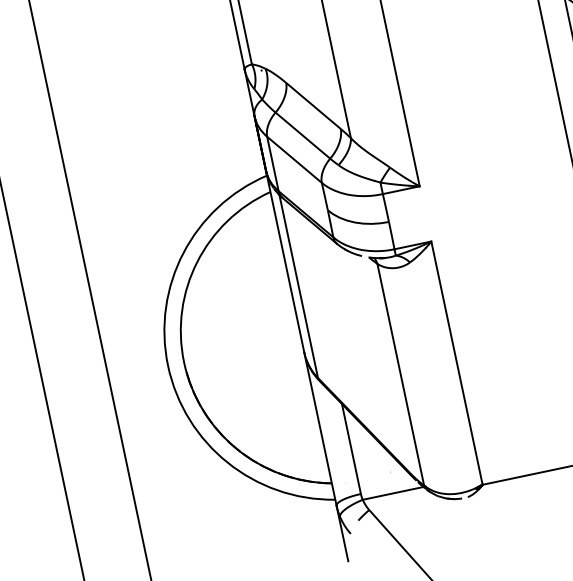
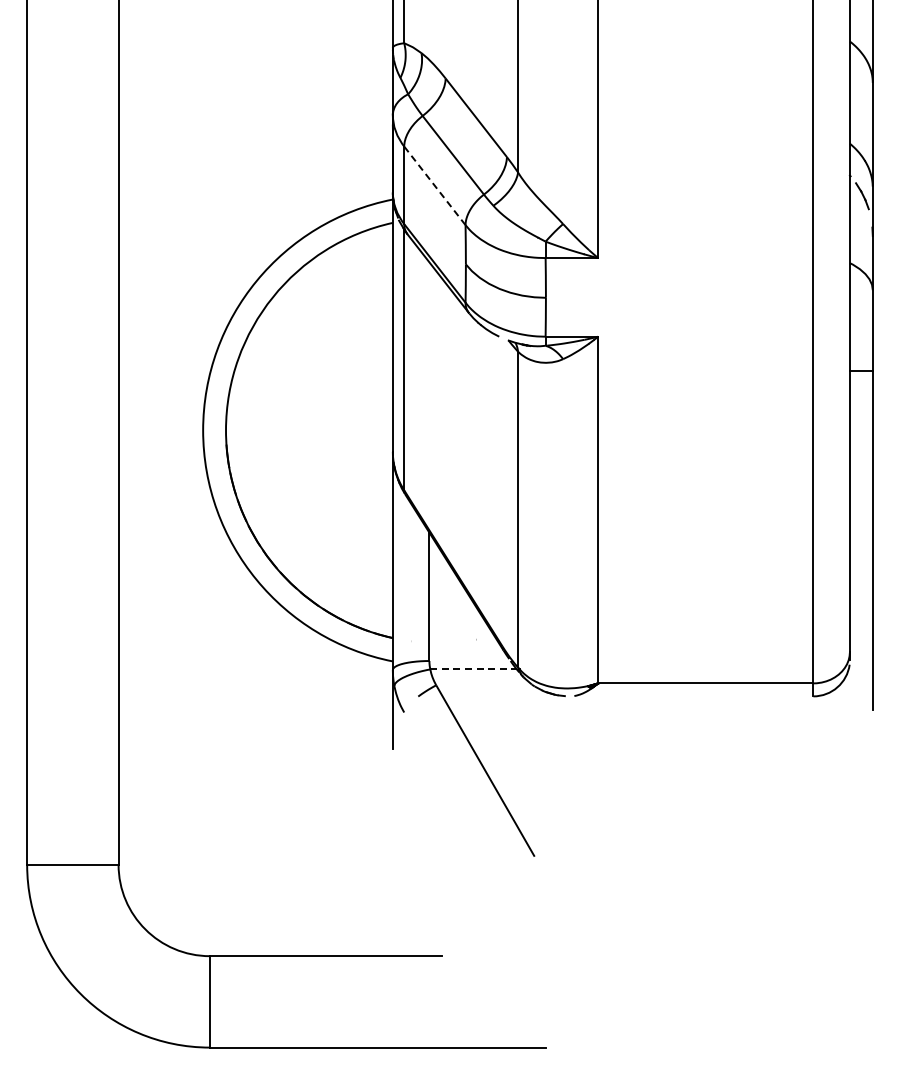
line: (294, 159) -> (434, 185), solid -> dashed
line: (393, 493) -> (474, 669), solid -> dashed

